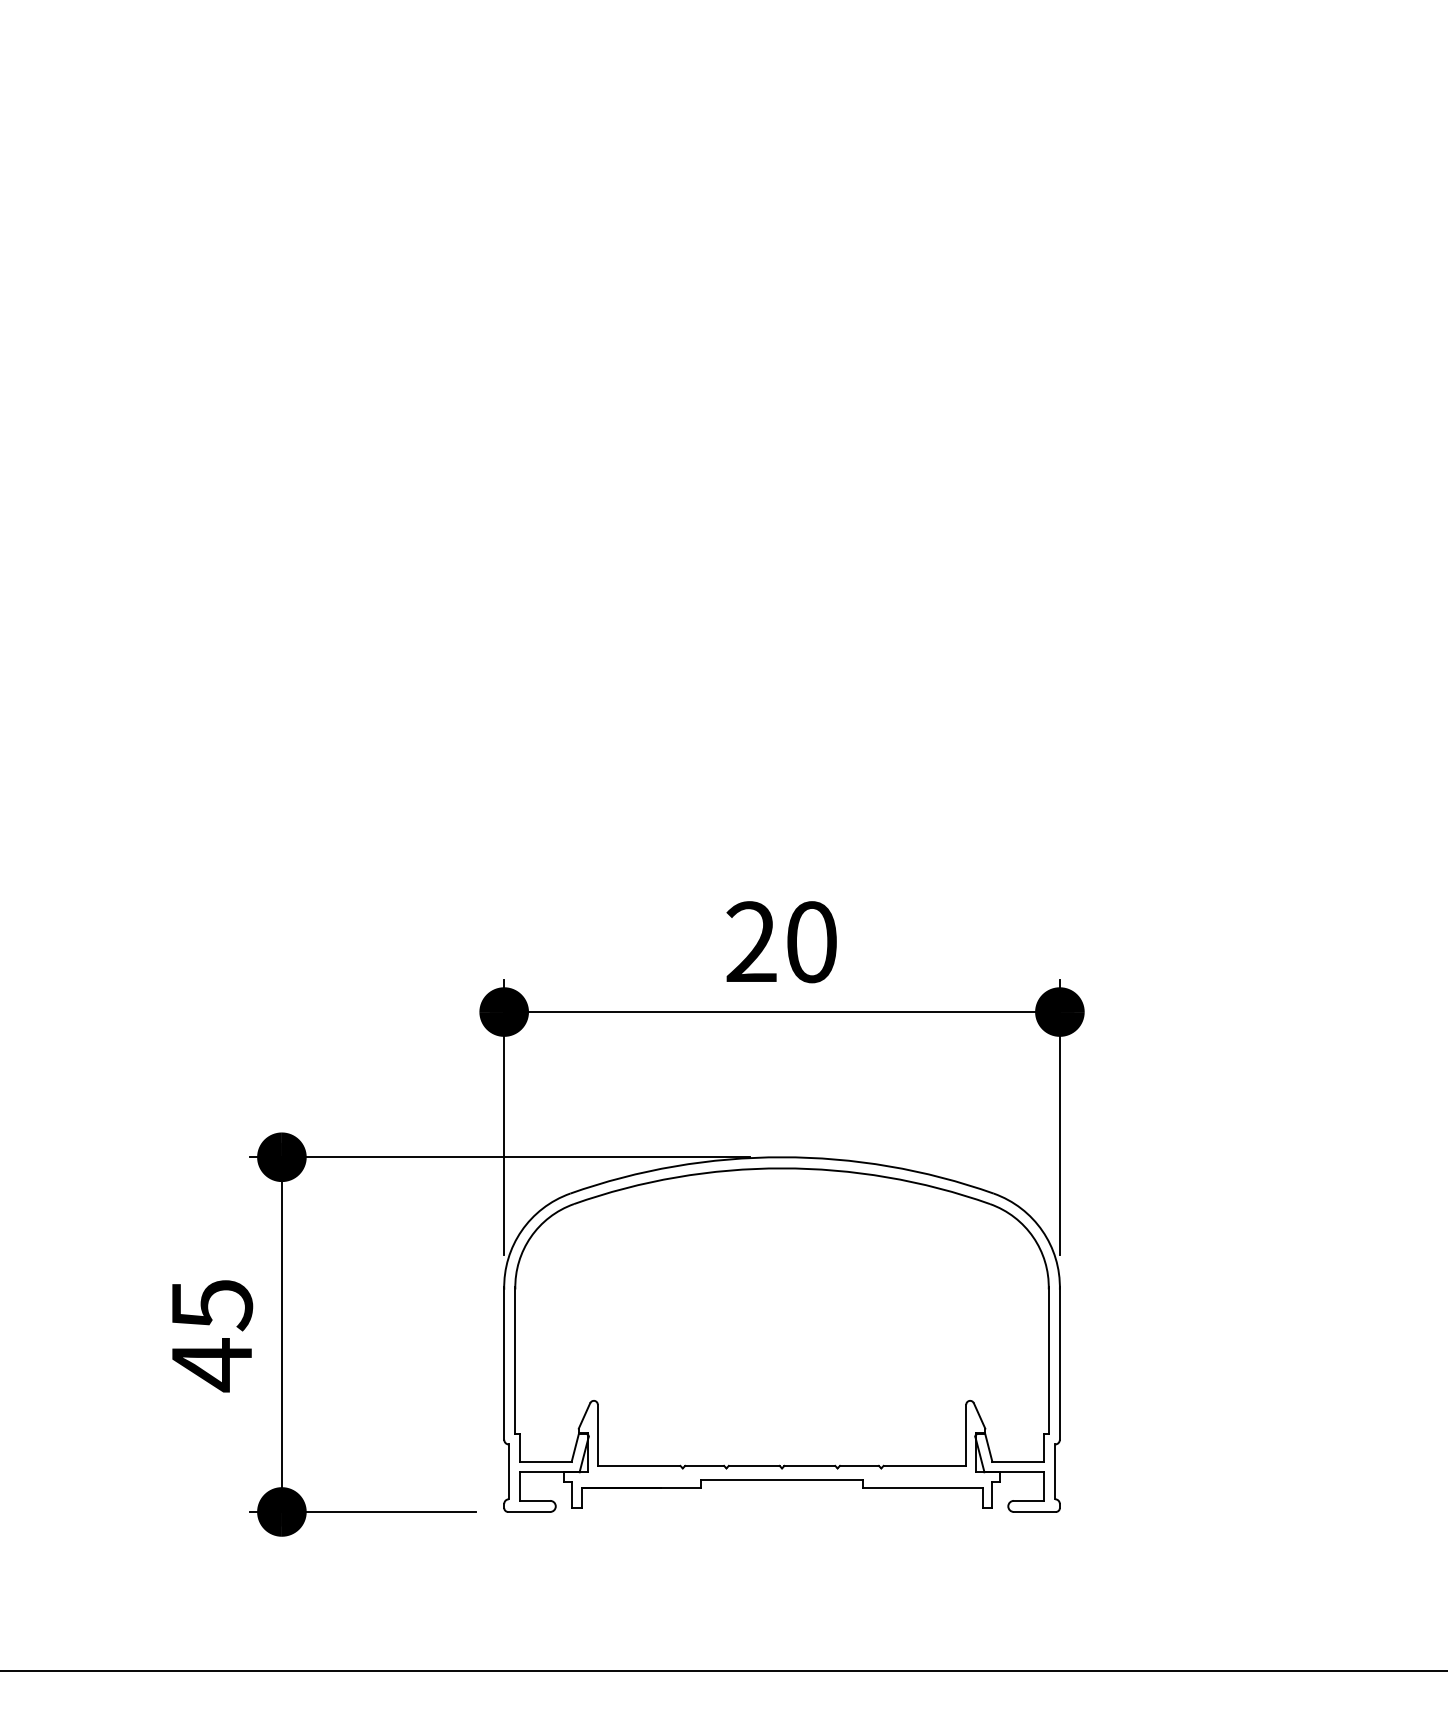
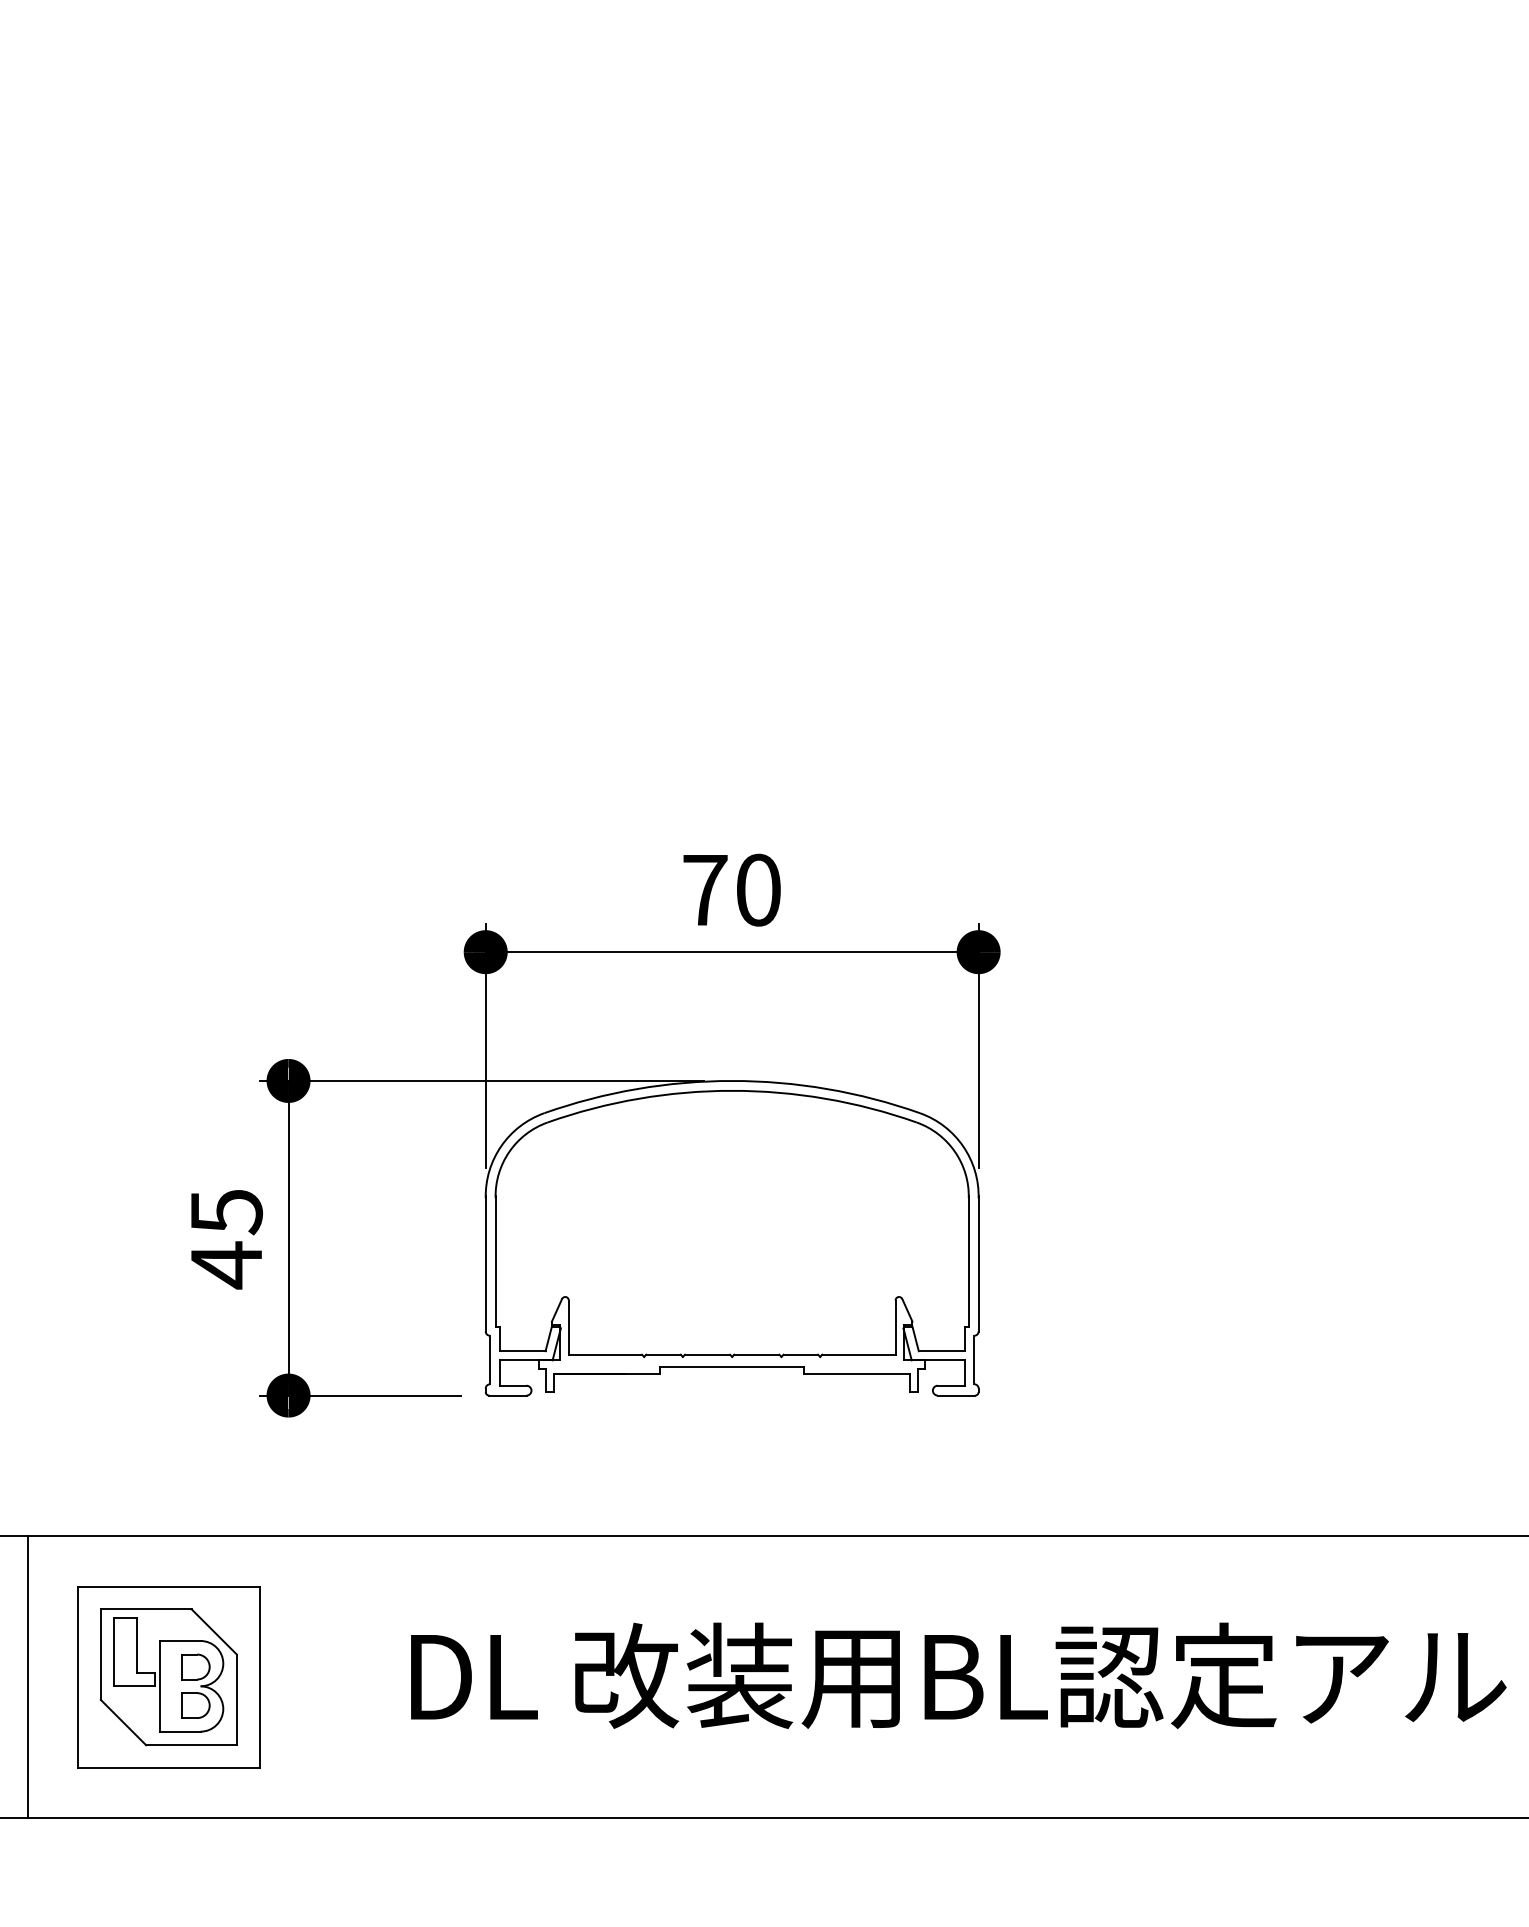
text: (751, 941) -> (705, 889), 20 -> 70

